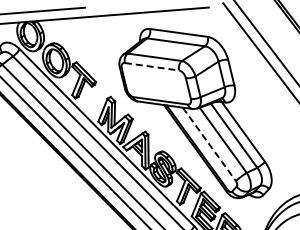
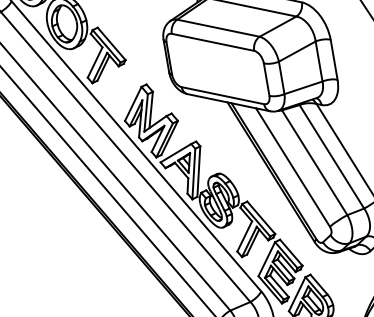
line: (152, 66) -> (213, 42), dashed -> solid
line: (209, 144) -> (293, 167), dashed -> solid

